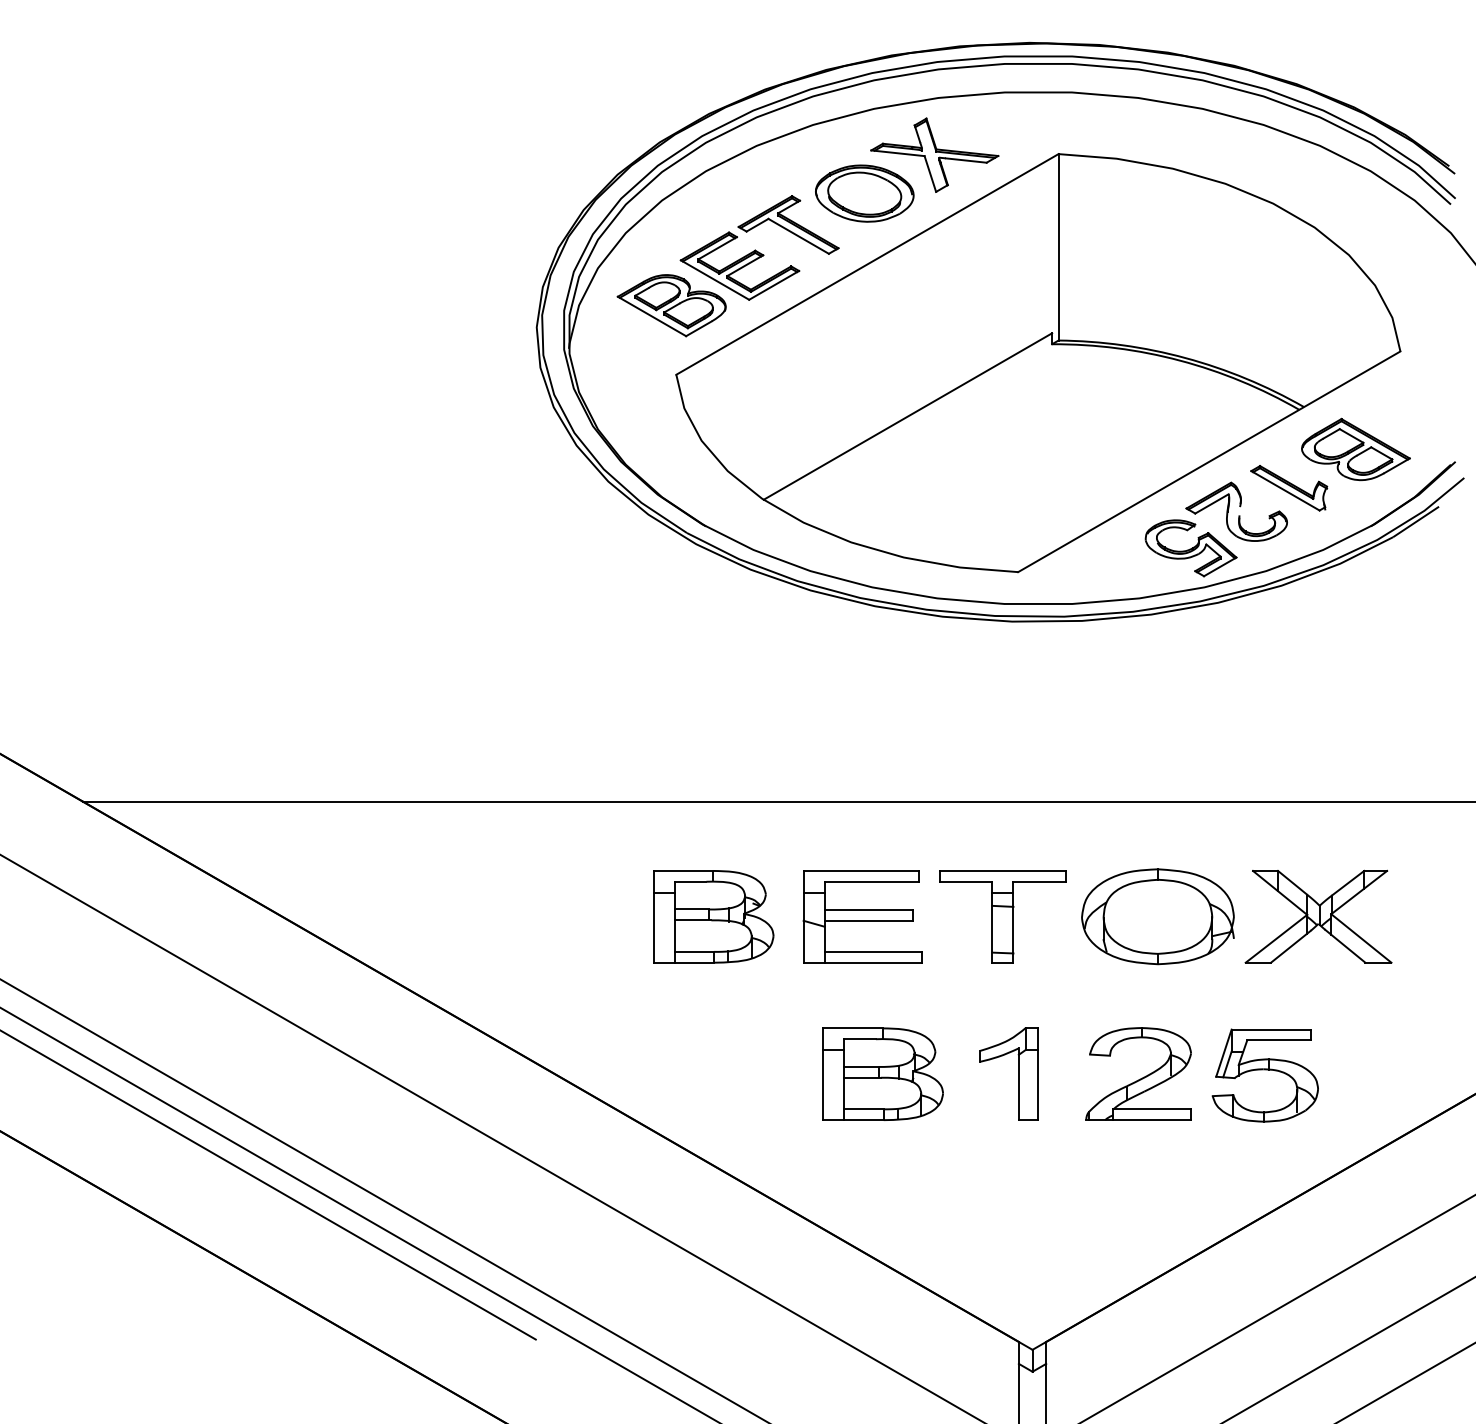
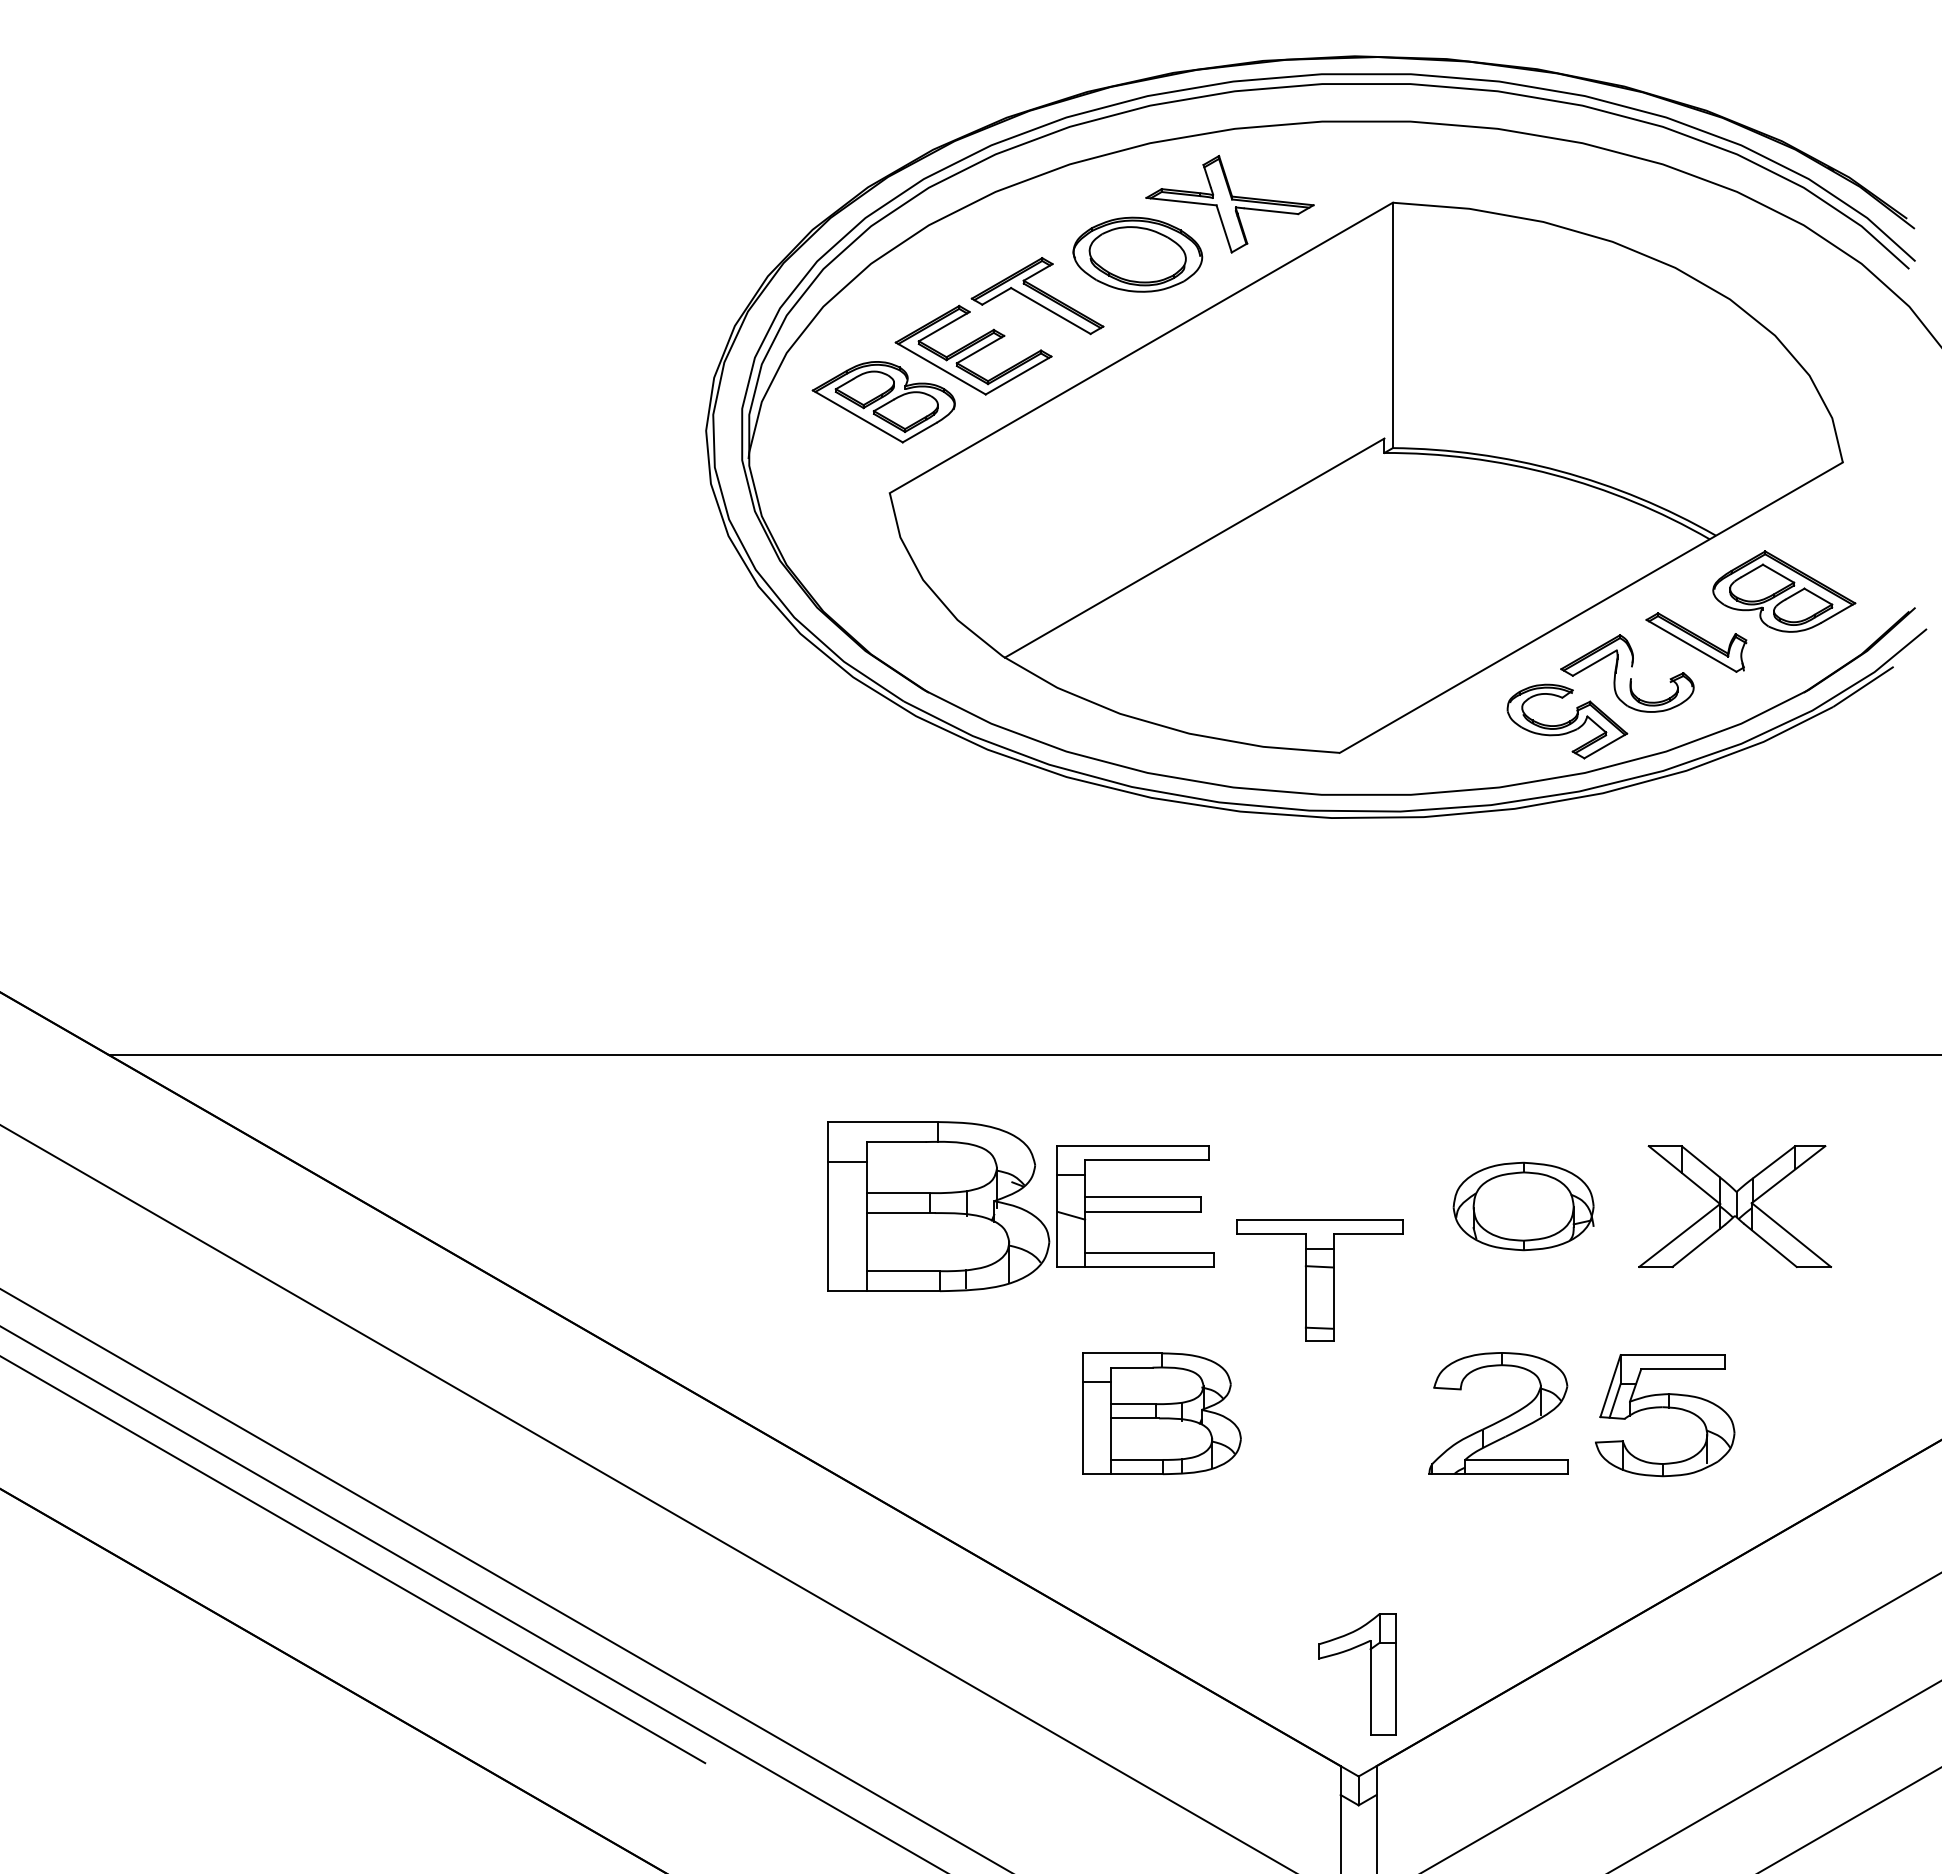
part: (713, 916) -> (938, 1206), size x1.4
part: (1002, 916) -> (1319, 1280), moved
part: (1157, 916) -> (1523, 1206), size x0.7
part: (1018, 1074) -> (1370, 1674), moved

